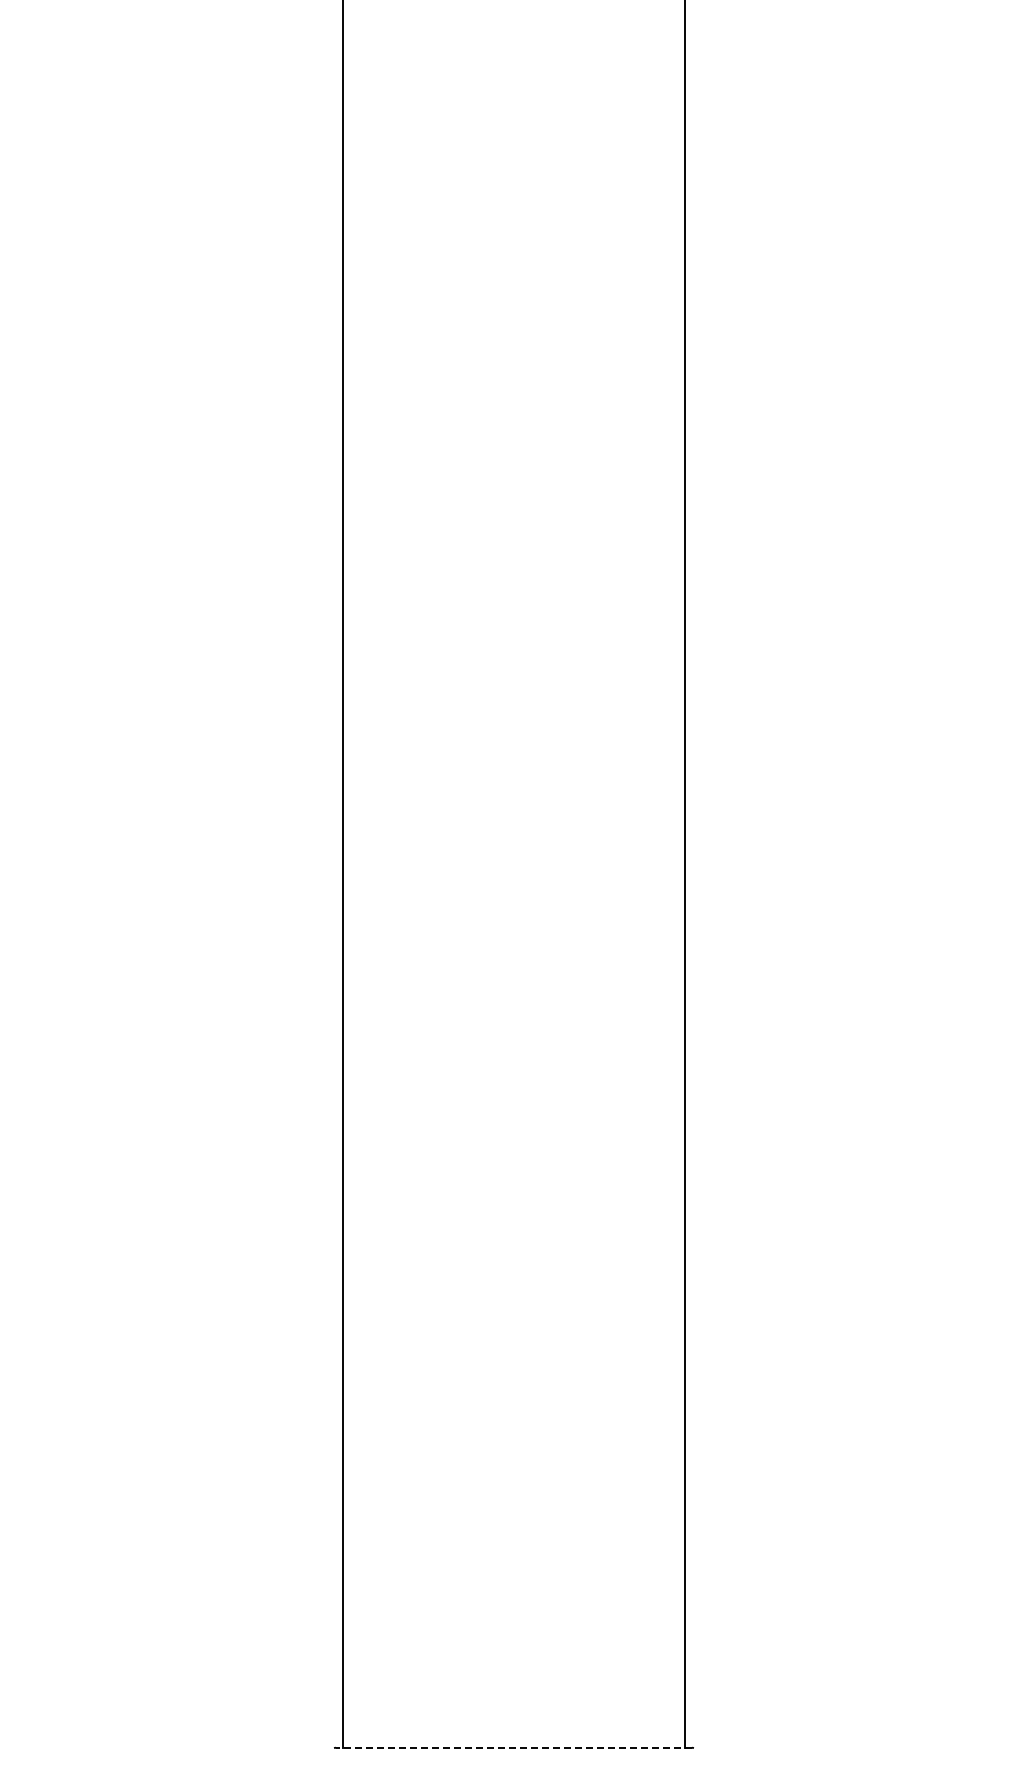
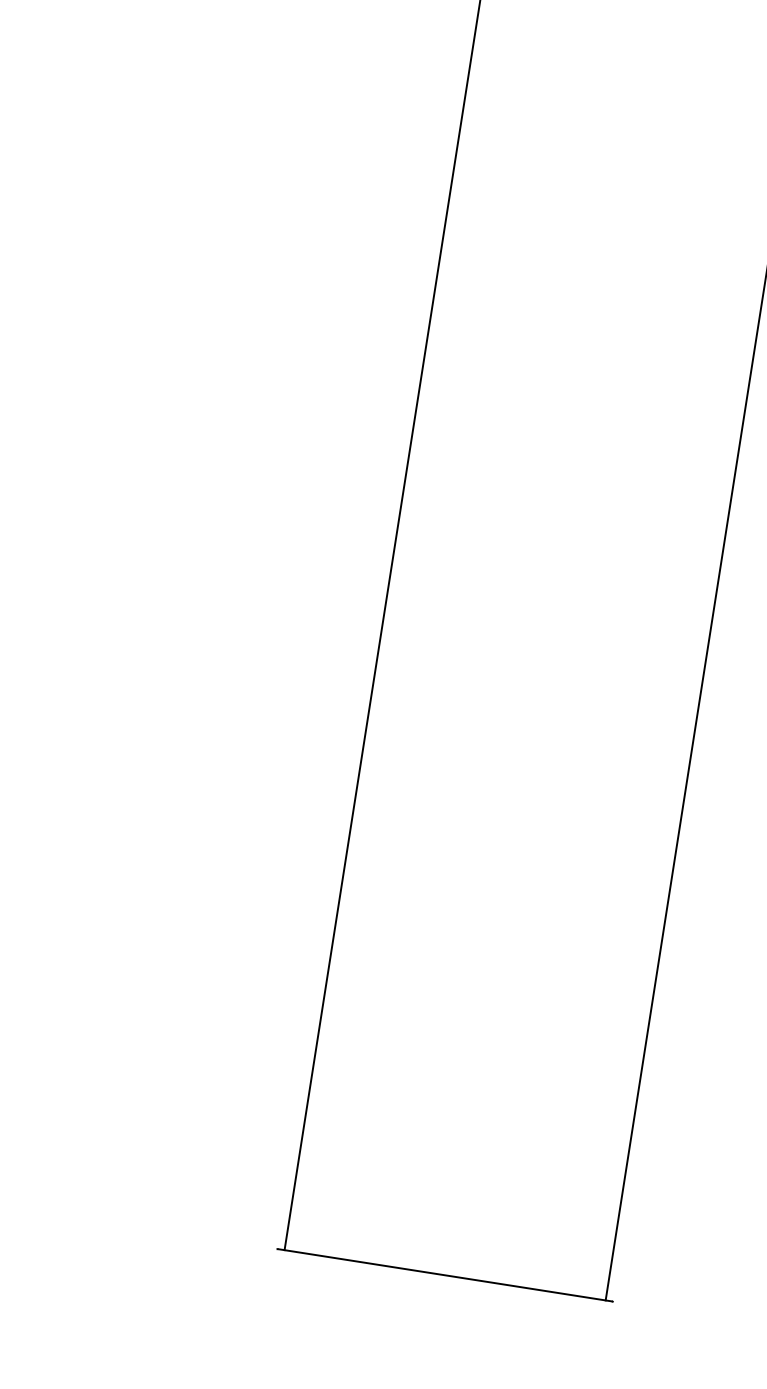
line: (514, 1747) -> (445, 1275), dashed -> solid

